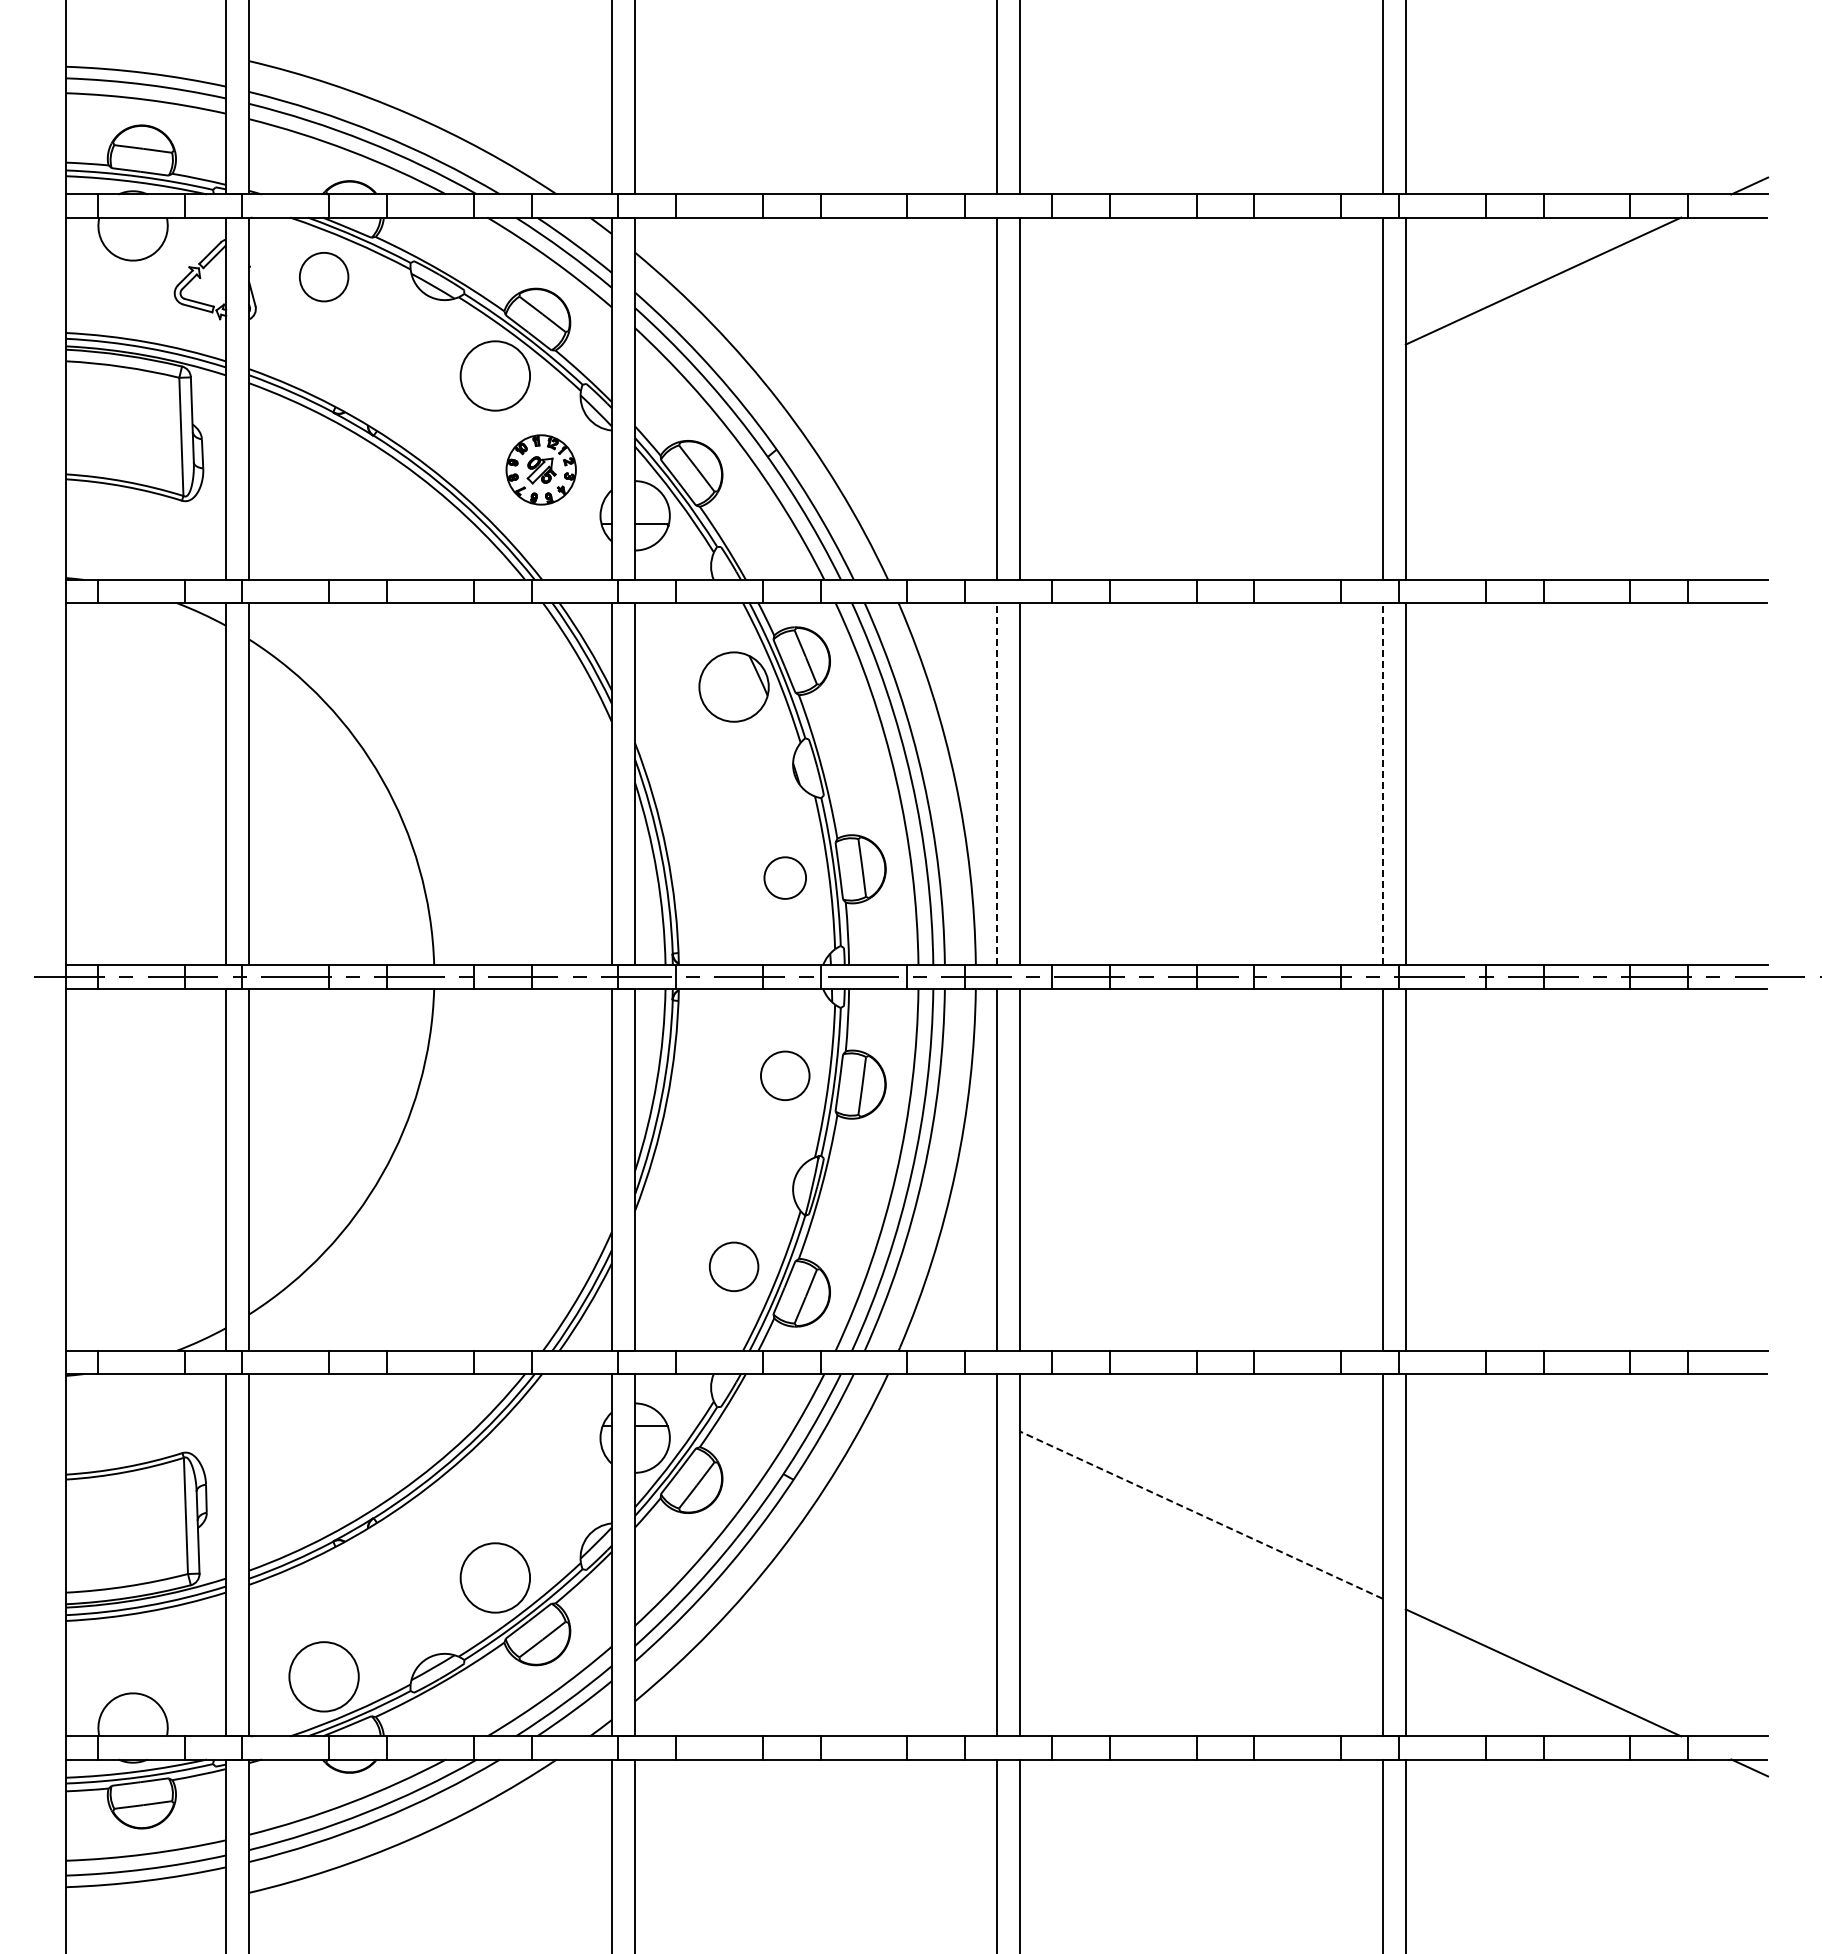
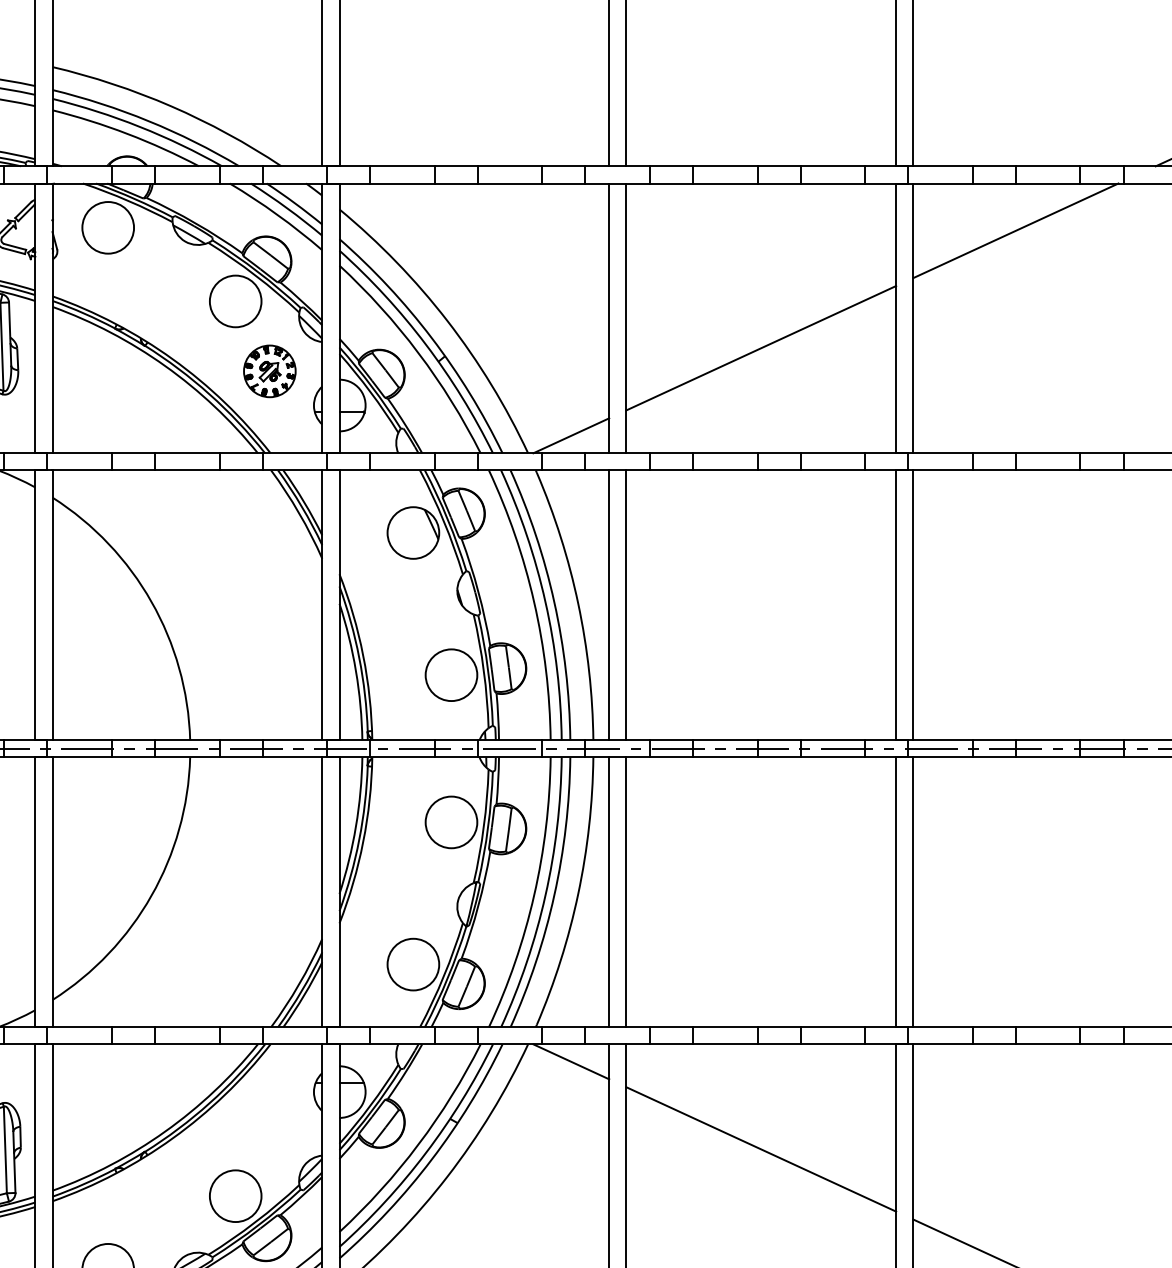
circle: (323, 276) -> (107, 227), size x1.43
line: (1201, 438) -> (761, 347), added
line: (946, 556) -> (571, 435), added
line: (997, 783) -> (609, 604), dashed -> solid
line: (1382, 783) -> (896, 604), dashed -> solid
circle: (784, 877) -> (450, 674), size x1.67
circle: (784, 1075) -> (450, 822), size x1.43
circle: (733, 1266) -> (412, 964), size x1.43
line: (946, 1397) -> (571, 1061), added
line: (1200, 1514) -> (760, 1148), dashed -> solid

